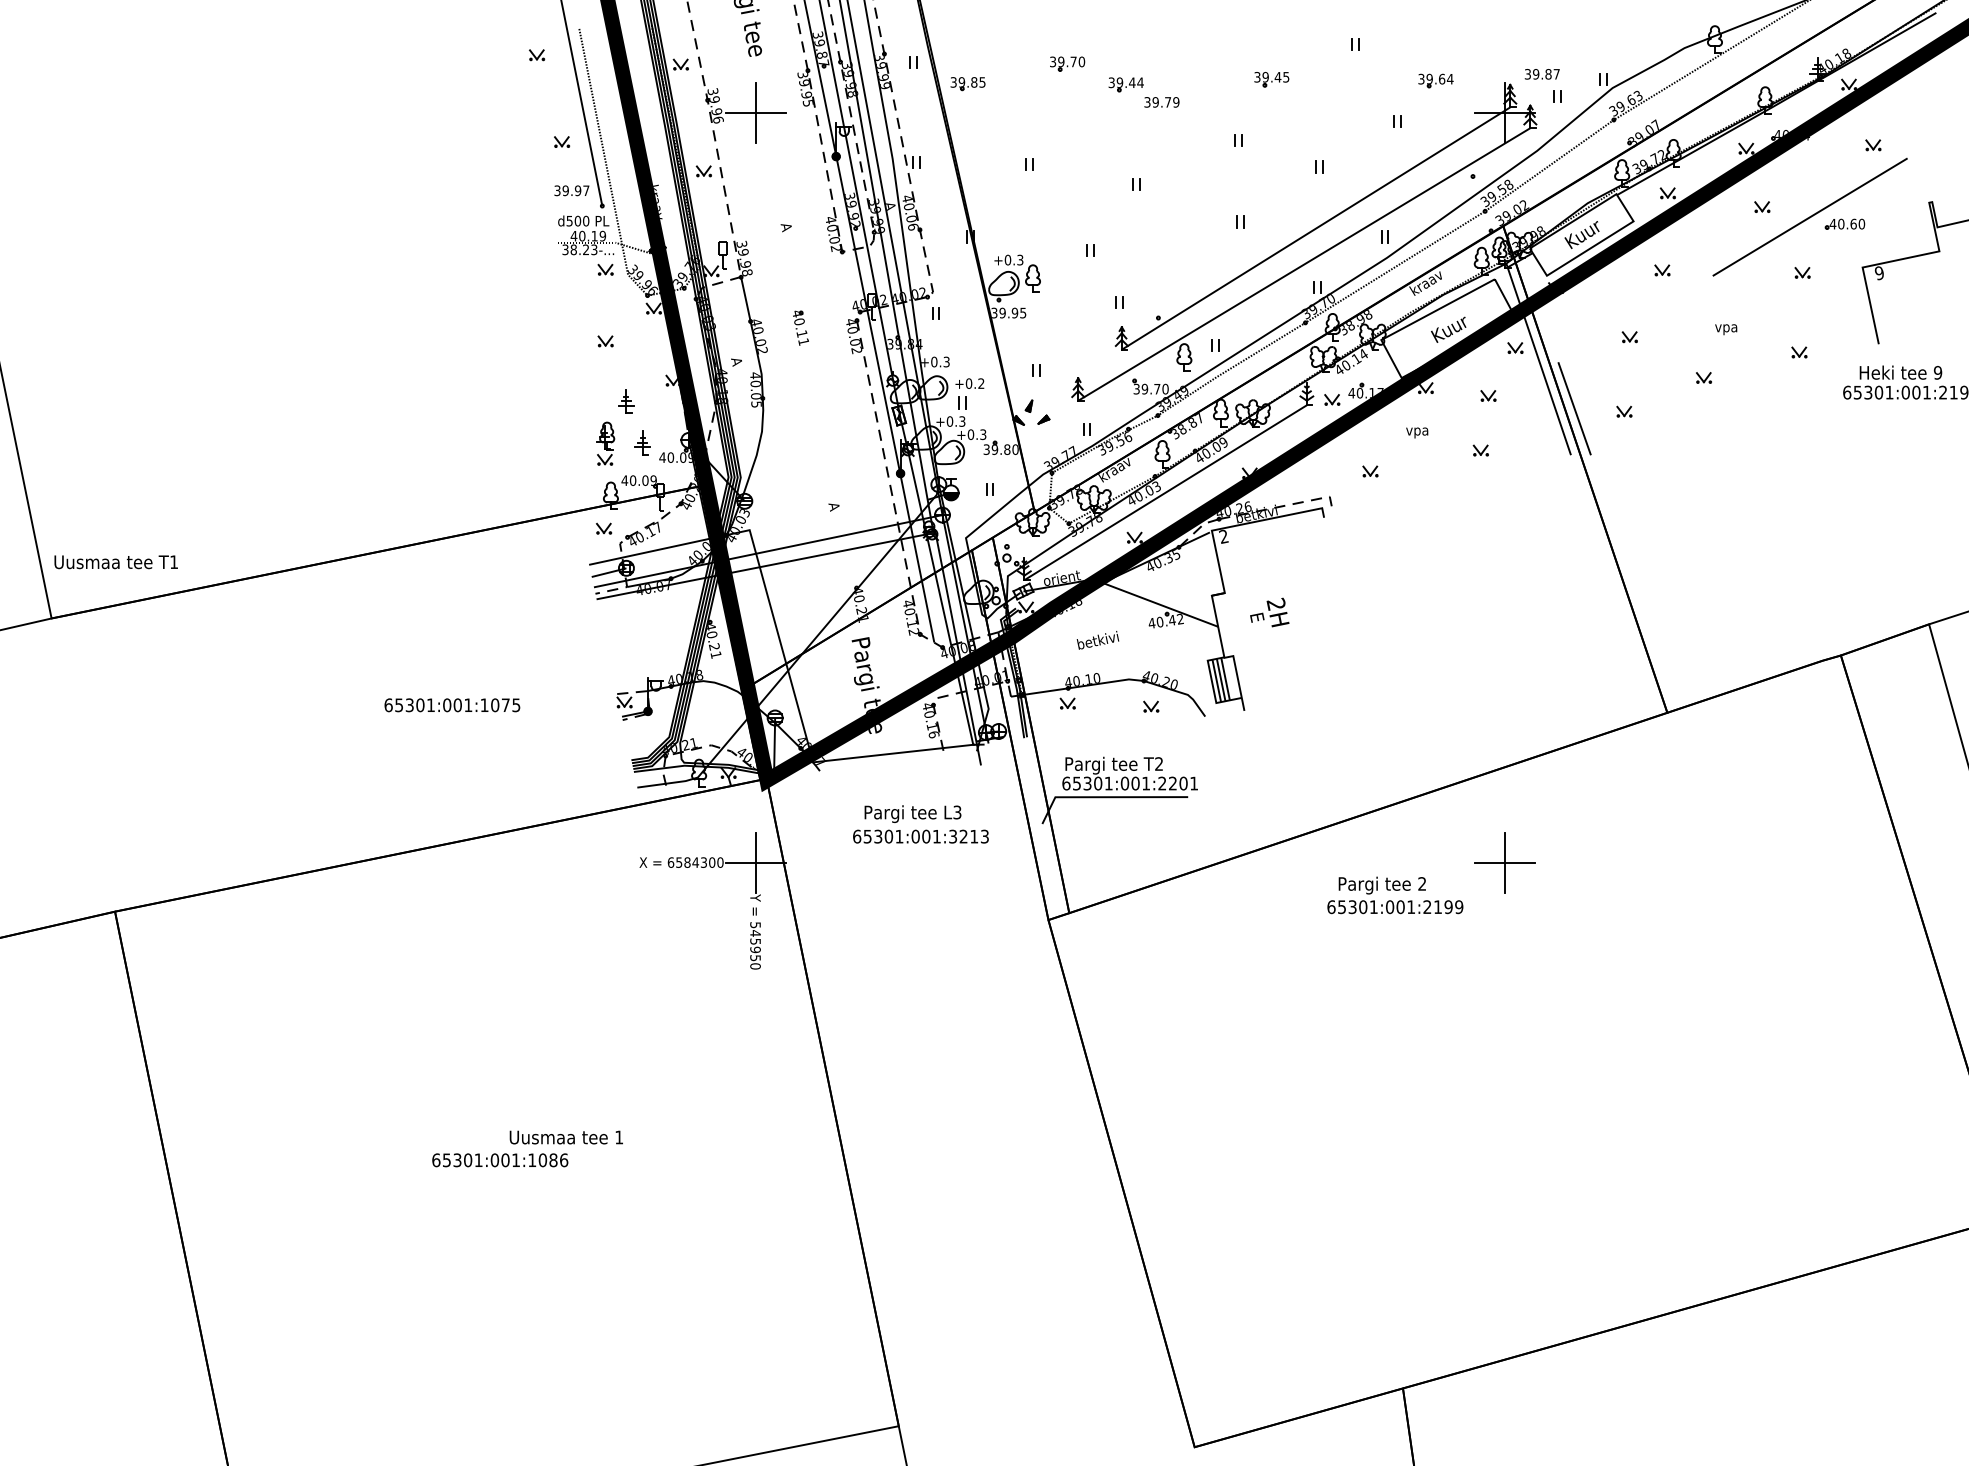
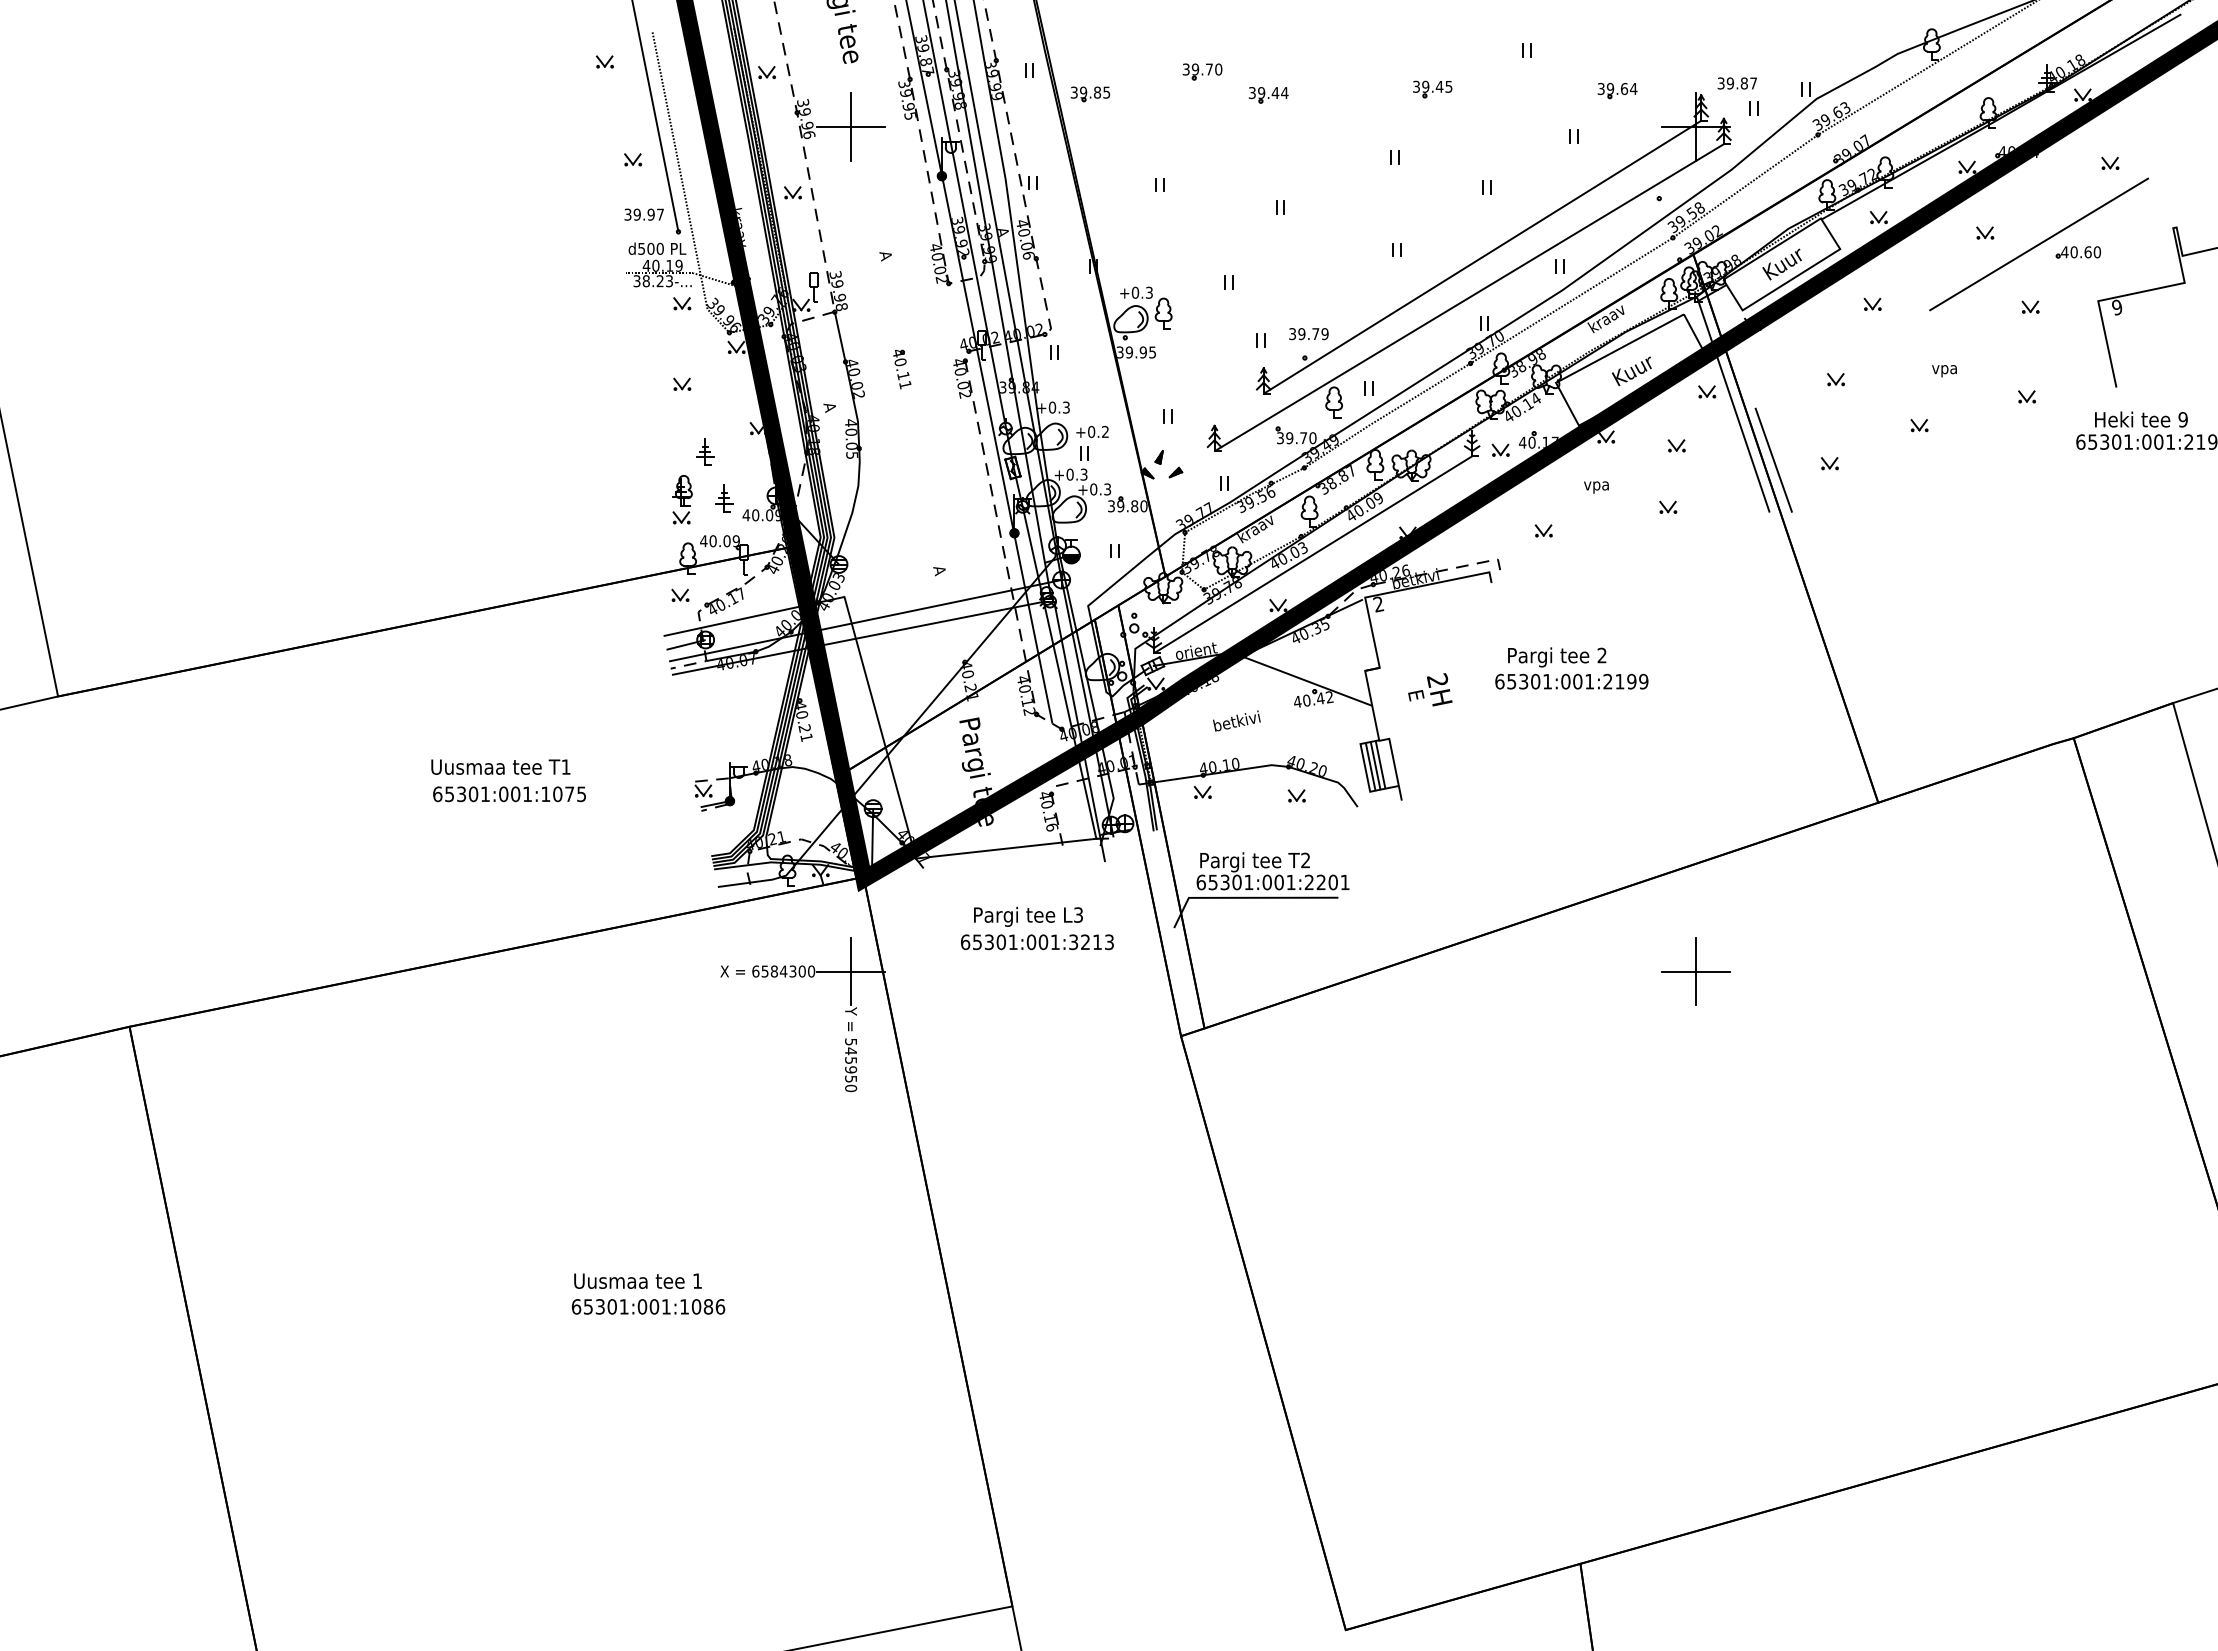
text: (1161, 102) -> (1308, 334), moved
text: (115, 561) -> (500, 766), moved
text: (1395, 895) -> (1571, 668), moved
text: (500, 1159) -> (648, 1306), moved

